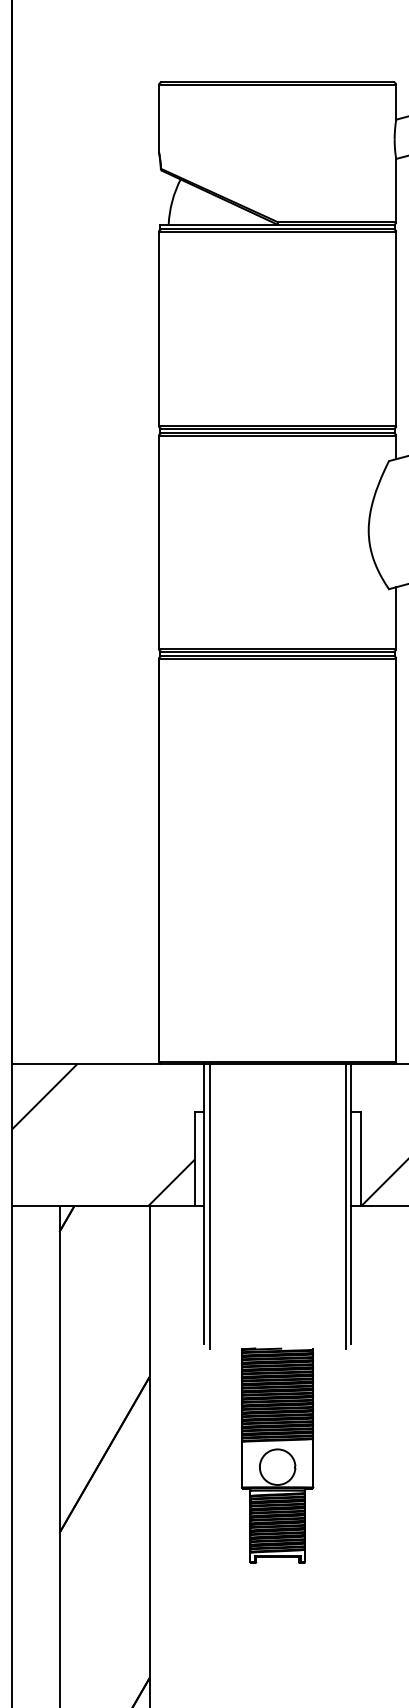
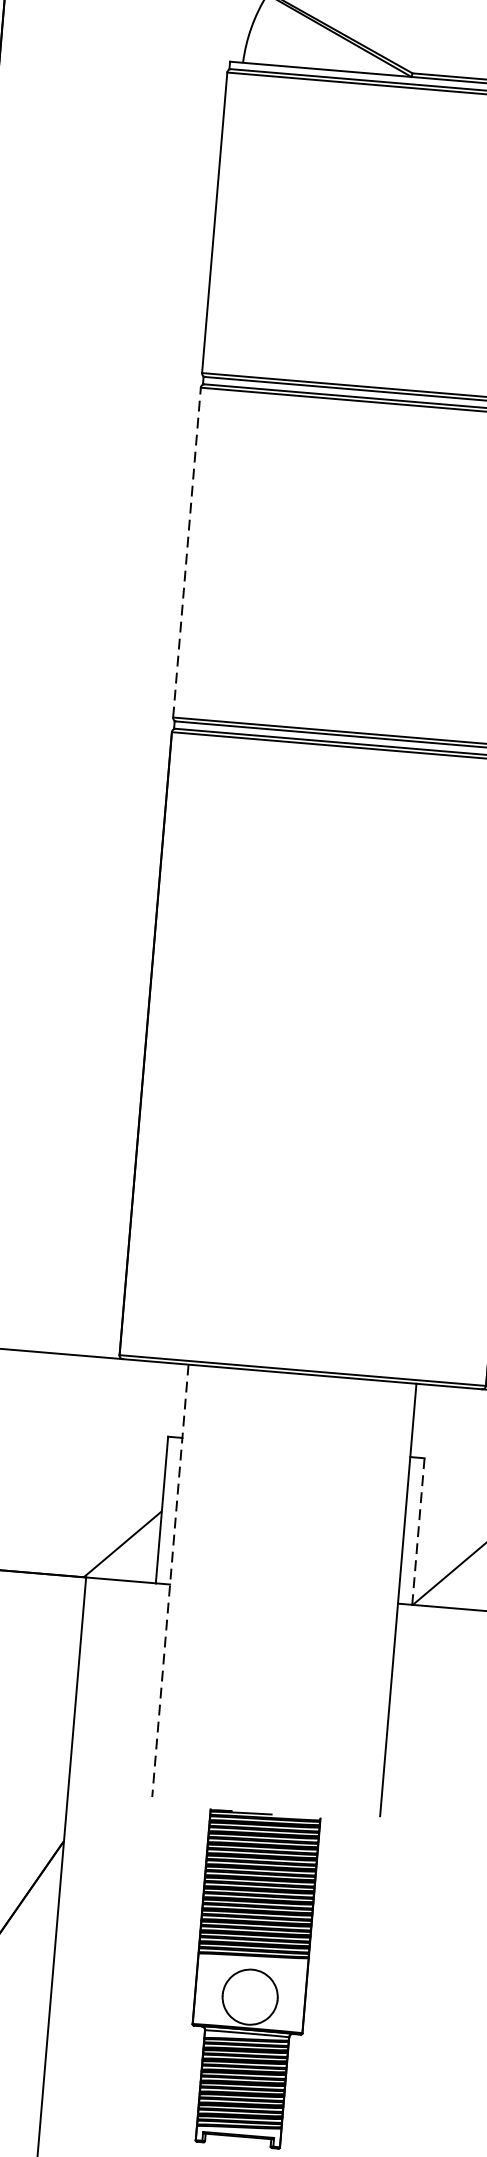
line: (159, 542) -> (187, 552), solid -> dashed
line: (360, 1159) -> (418, 1532), solid -> dashed
line: (203, 1204) -> (169, 1581), solid -> dashed
line: (209, 1206) -> (178, 1585), removed
line: (345, 1206) -> (388, 1603), removed

